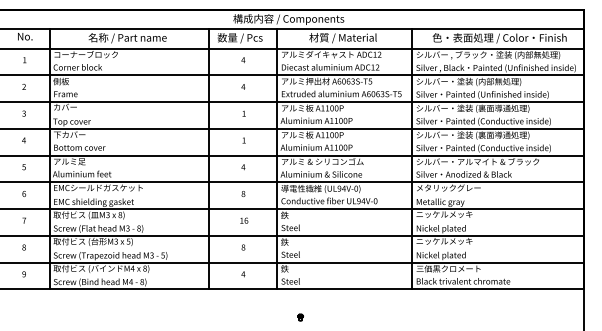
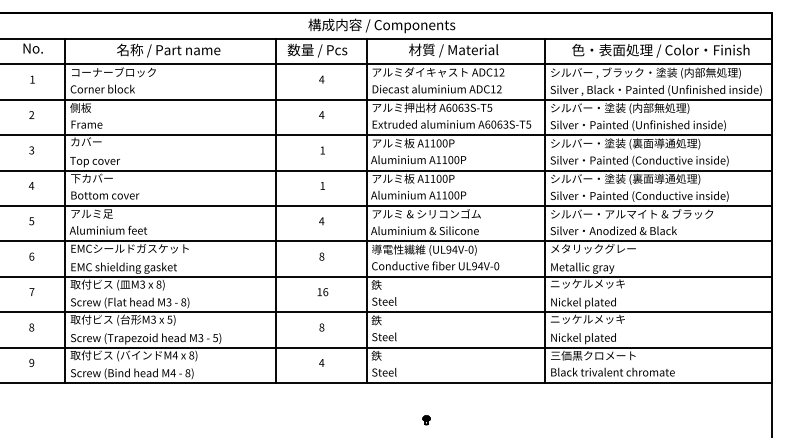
part: (300, 317) -> (426, 420), moved

